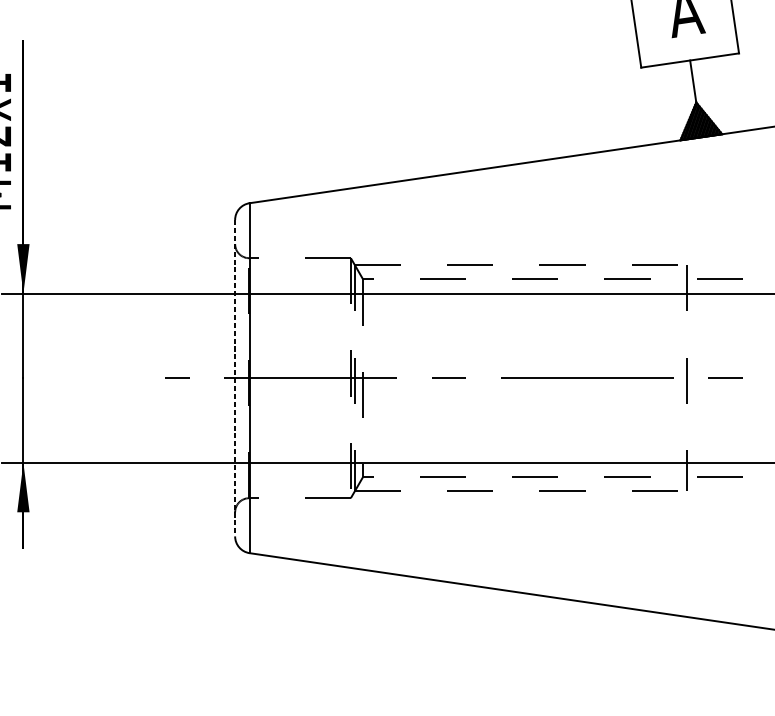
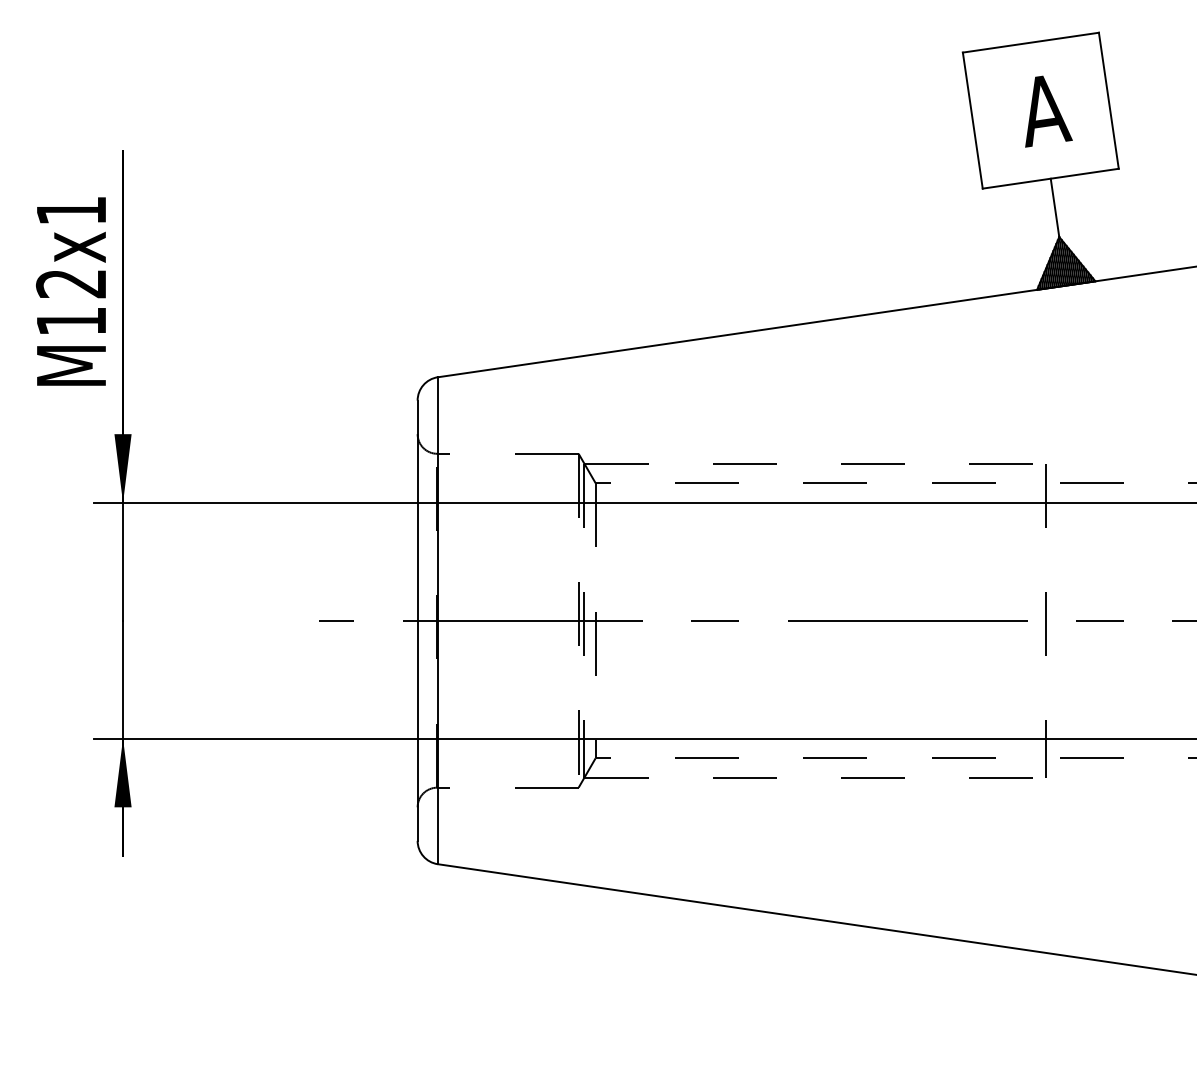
line: (235, 378) -> (417, 621), dashed -> solid

